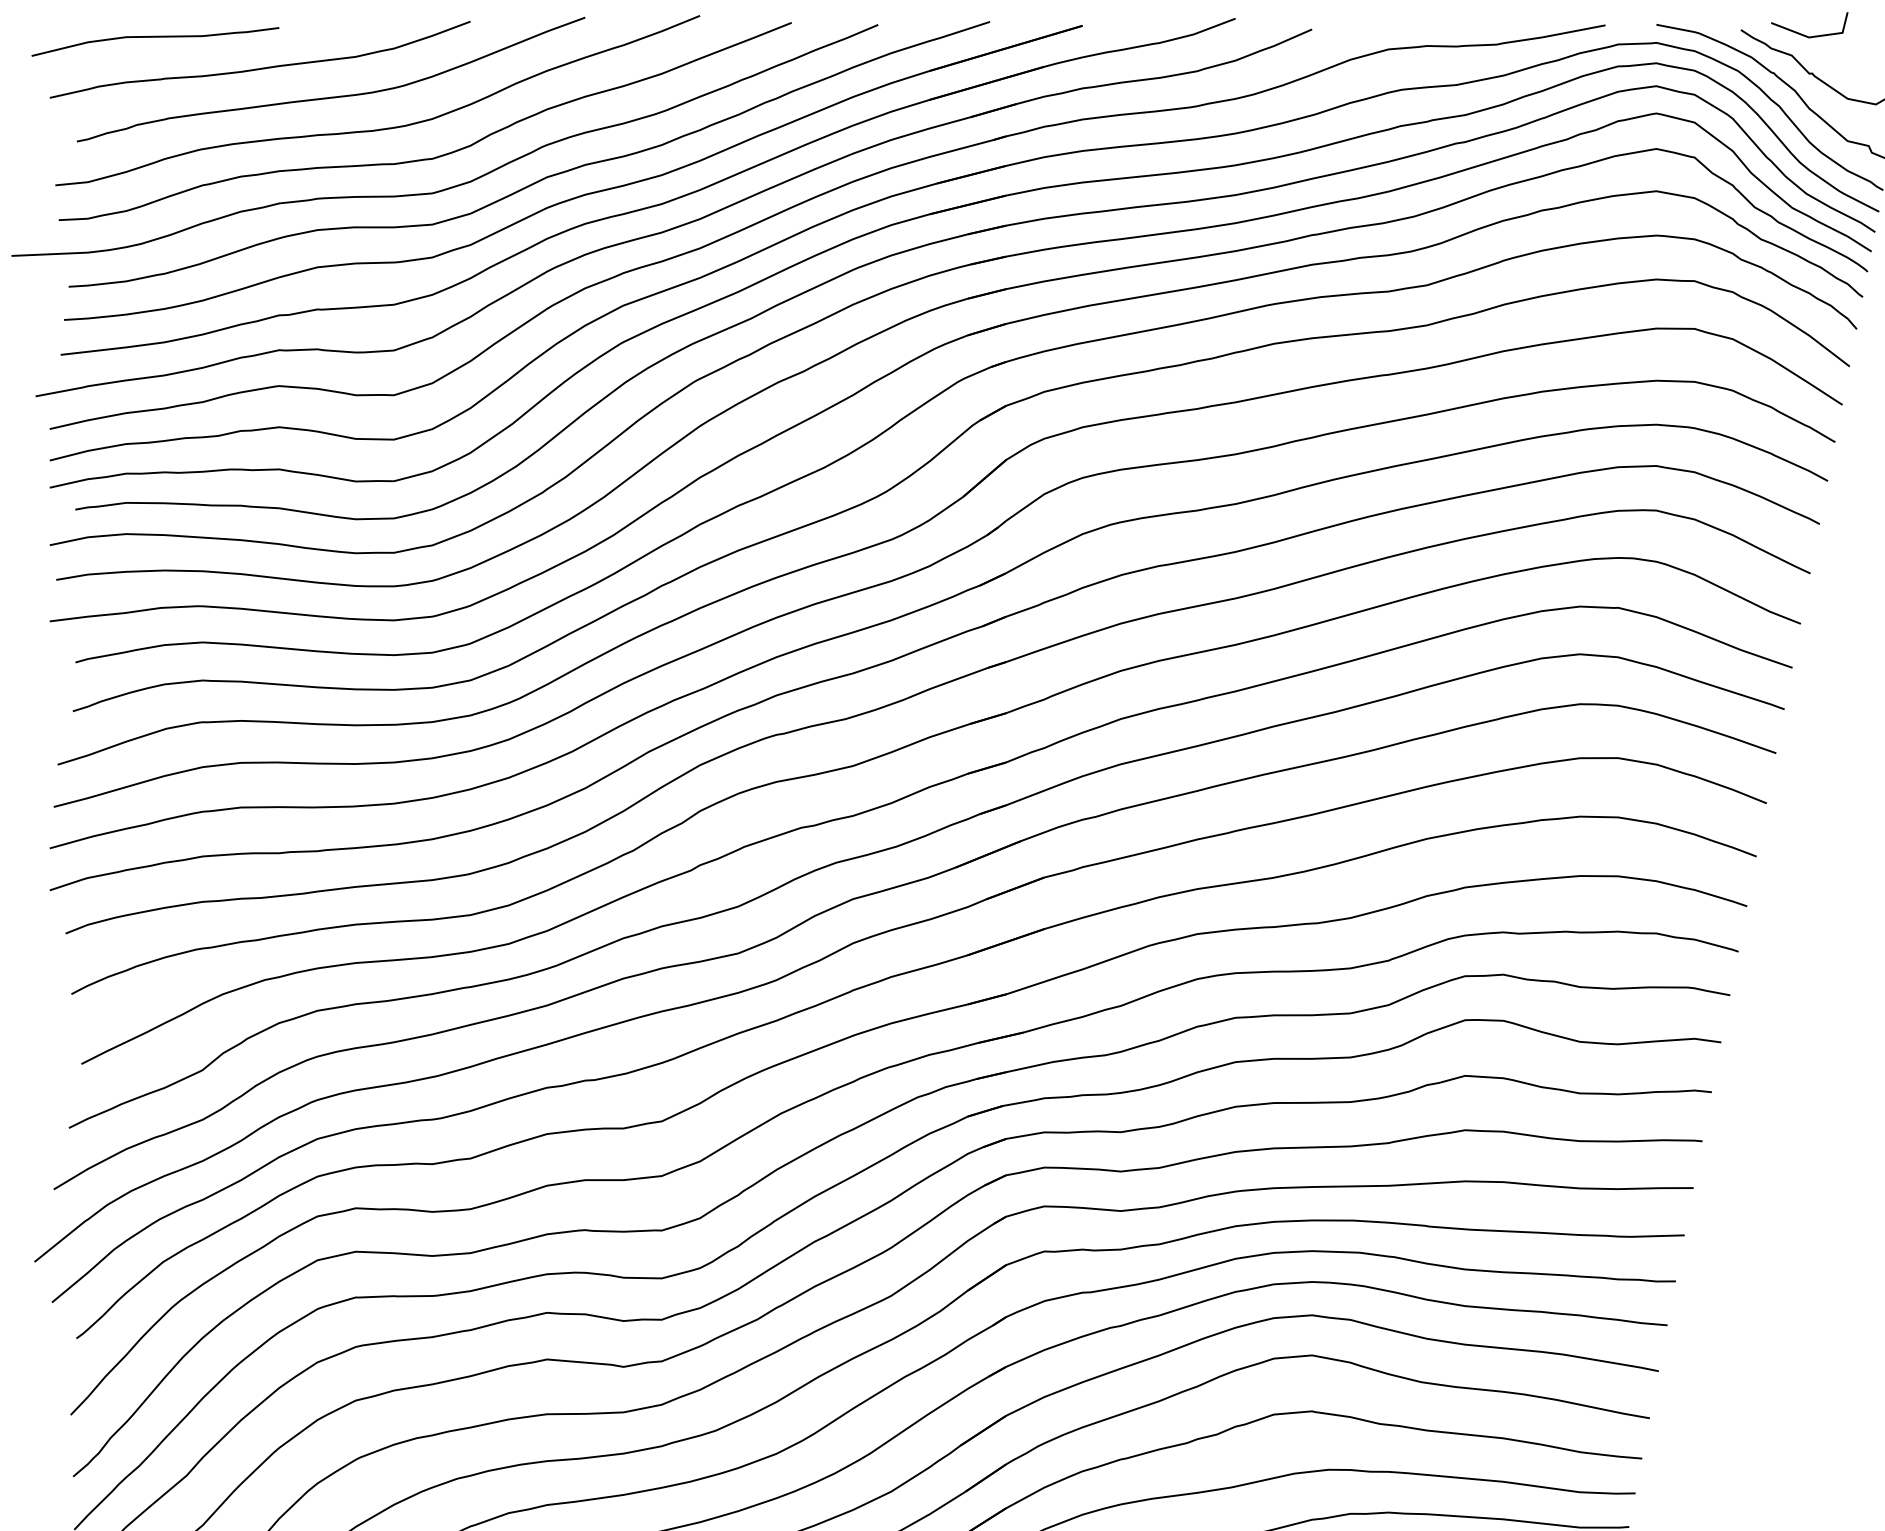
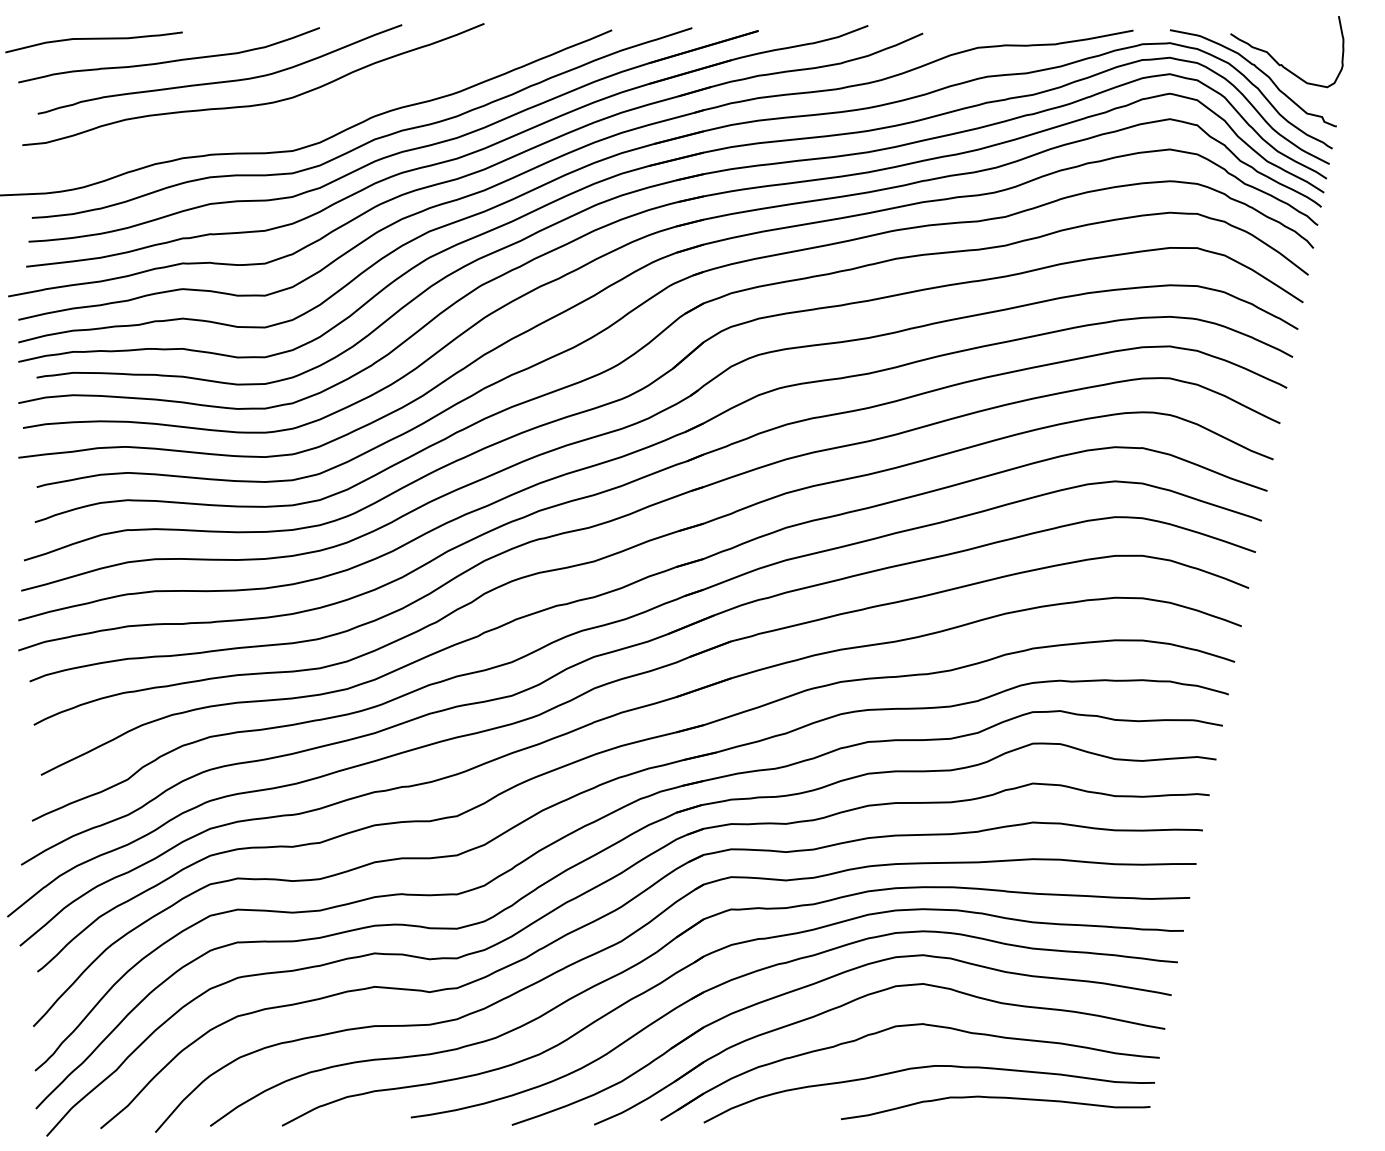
line: (1803, 33) -> (1275, 36), removed
curve: (435, 156) -> (294, 124), removed

